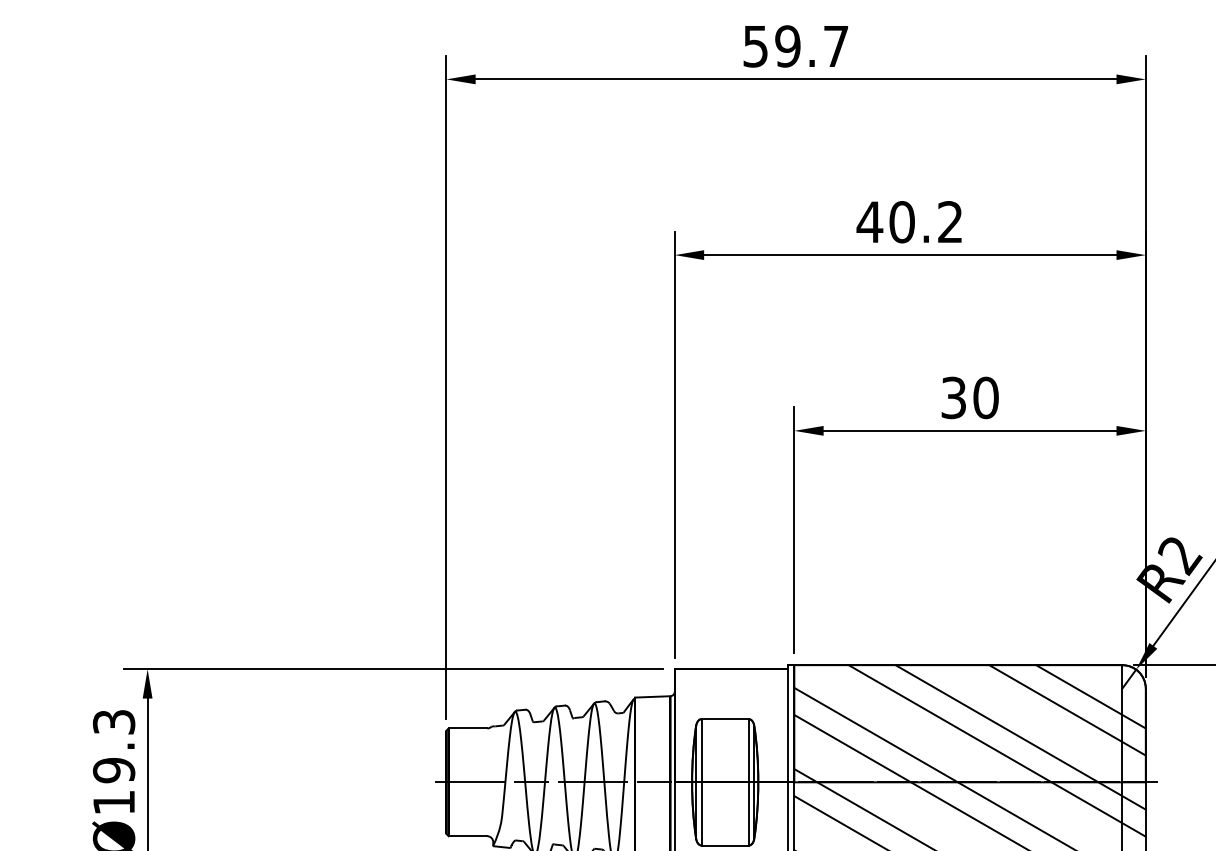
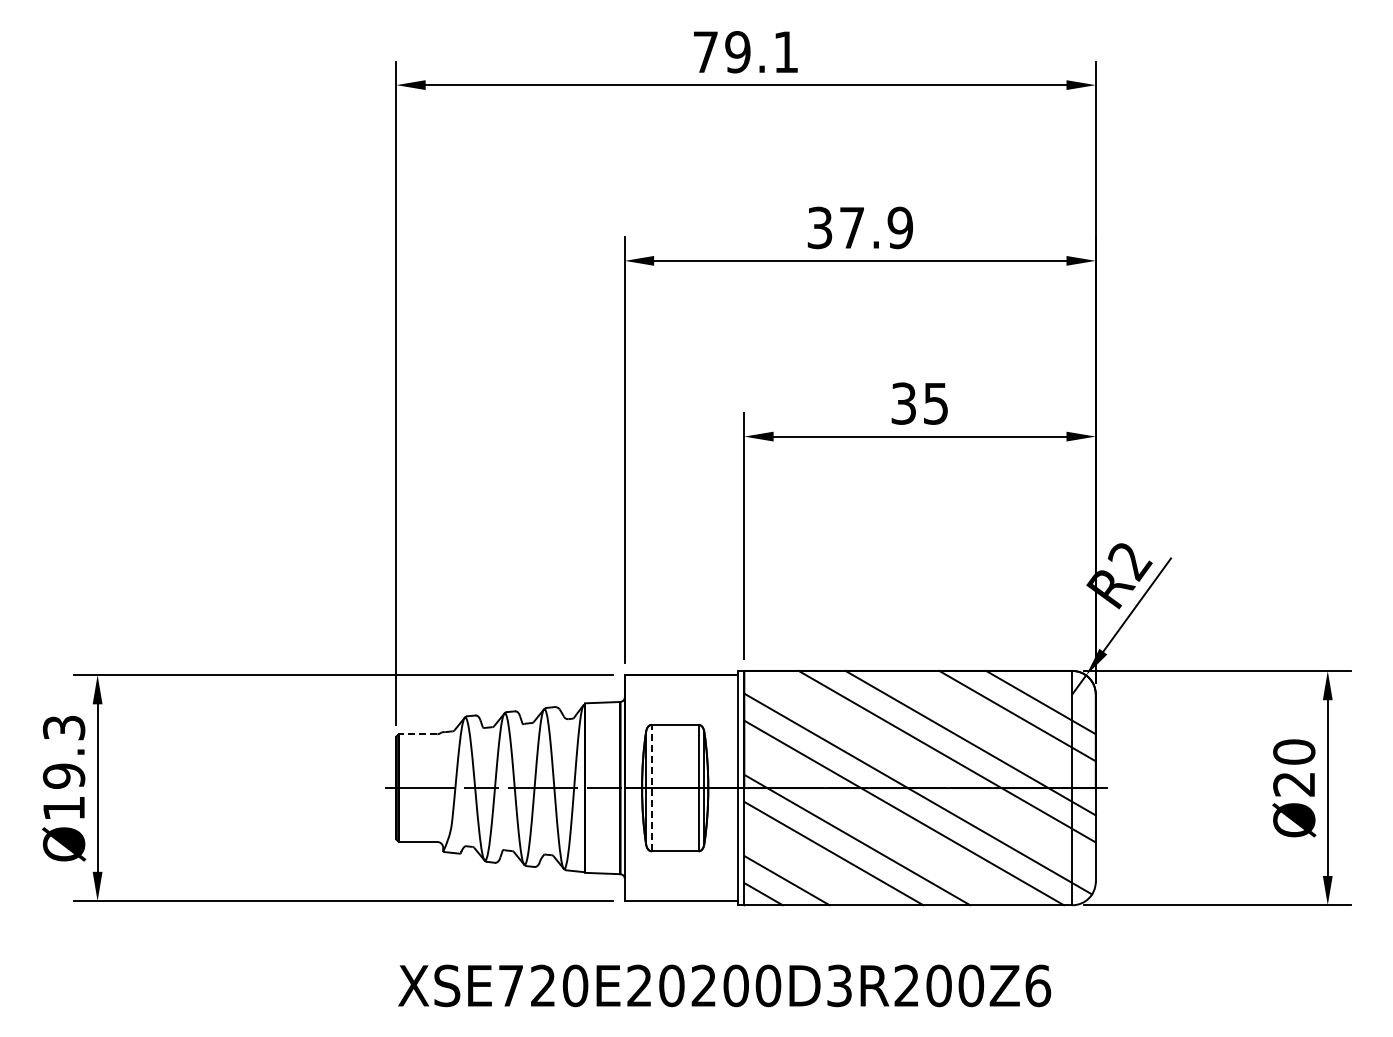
text: (795, 46) -> (745, 52), 59.7 -> 79.1
text: (909, 221) -> (859, 227), 40.2 -> 37.9
text: (985, 397) -> (935, 403), 30 -> 35
line: (467, 728) -> (417, 734), solid -> dashed
line: (701, 781) -> (651, 787), solid -> dashed

